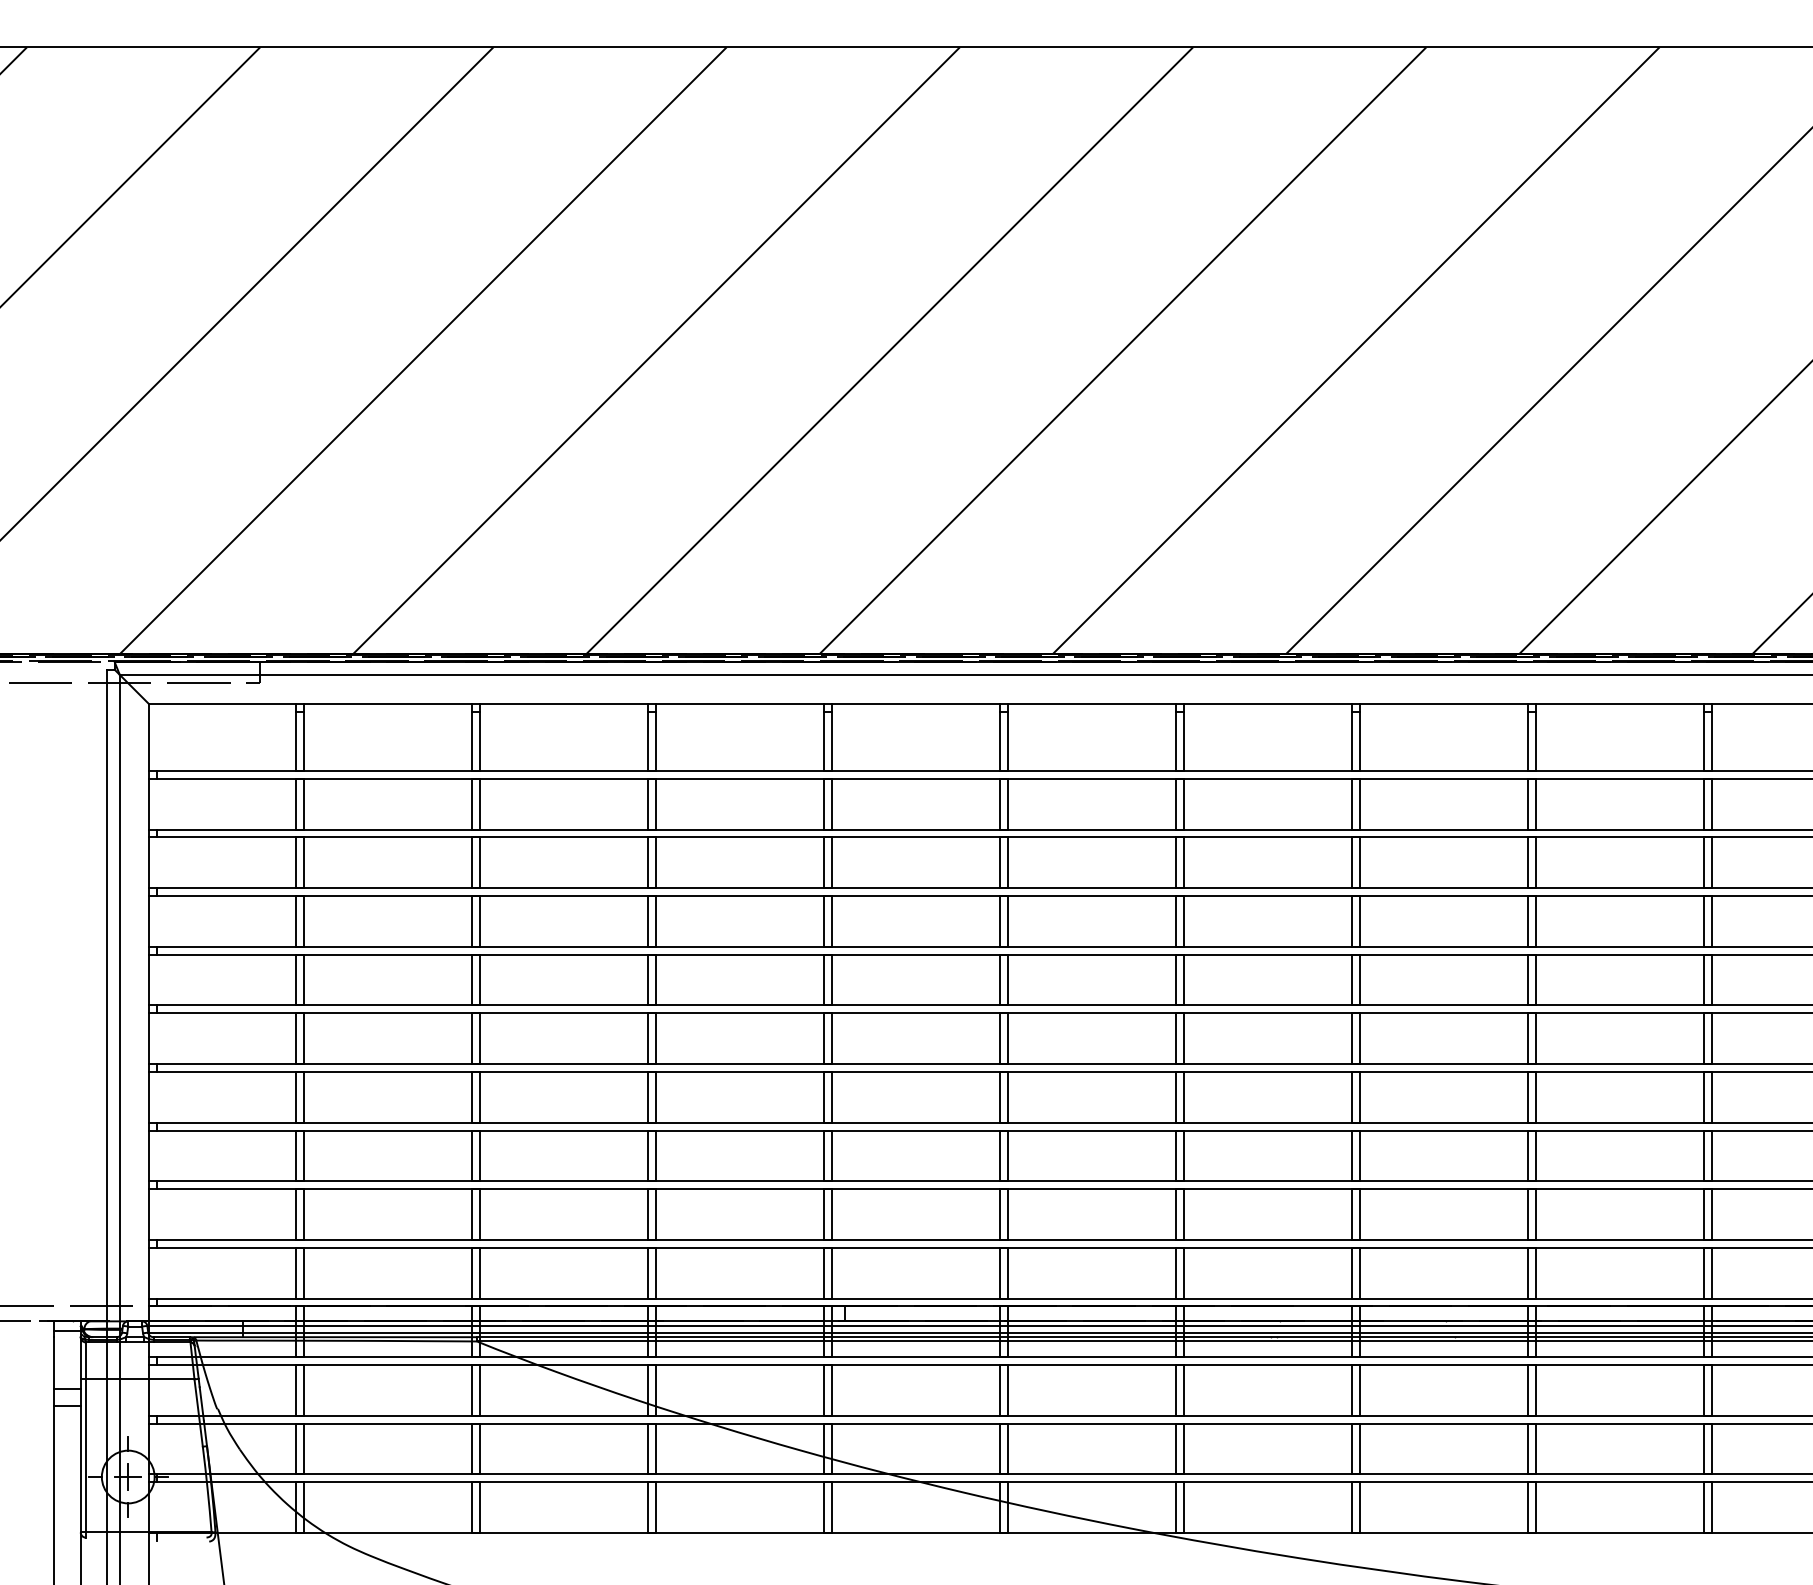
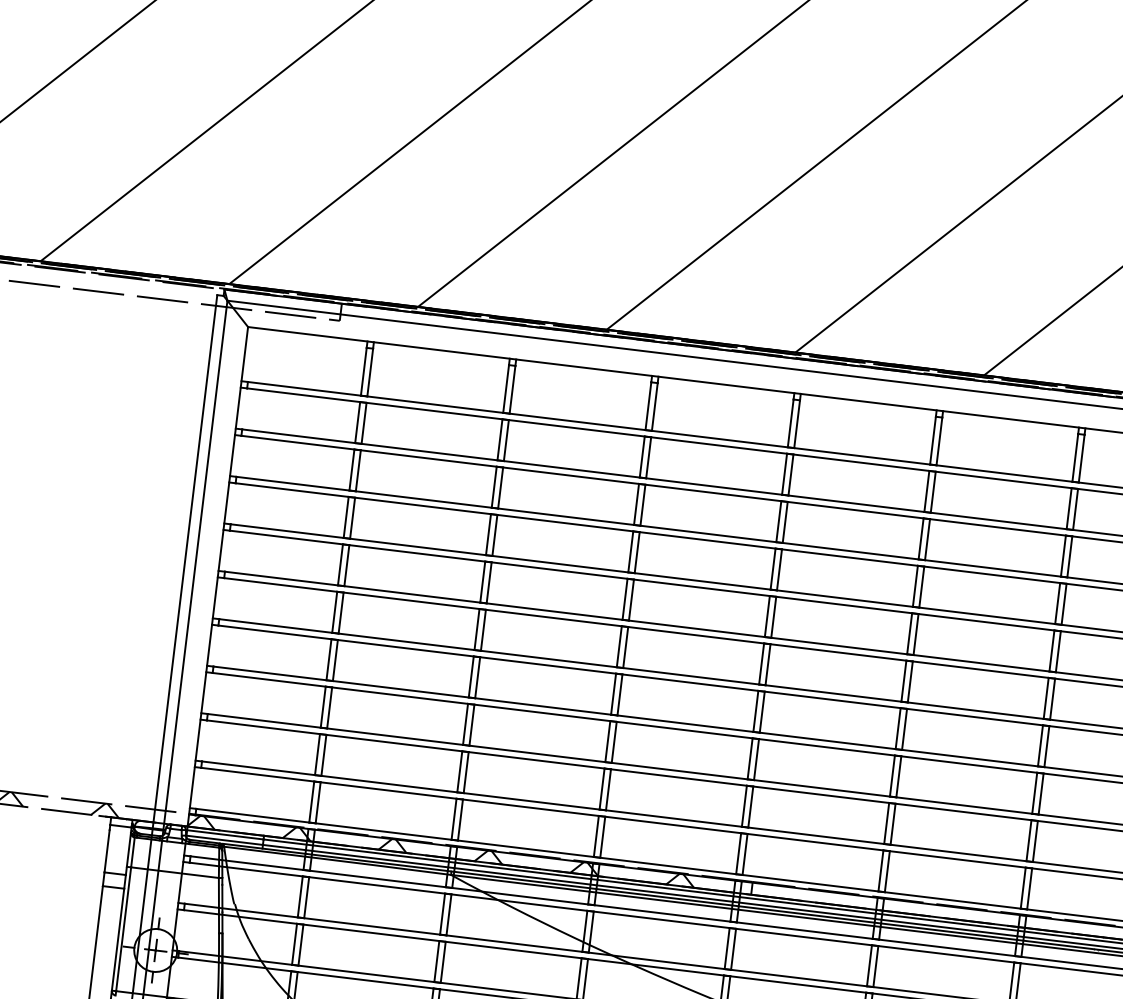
hatch: (401, 1313) -> (392, 844), added

